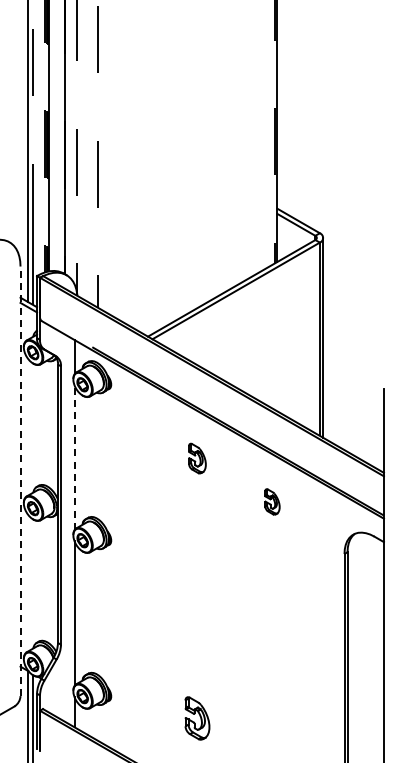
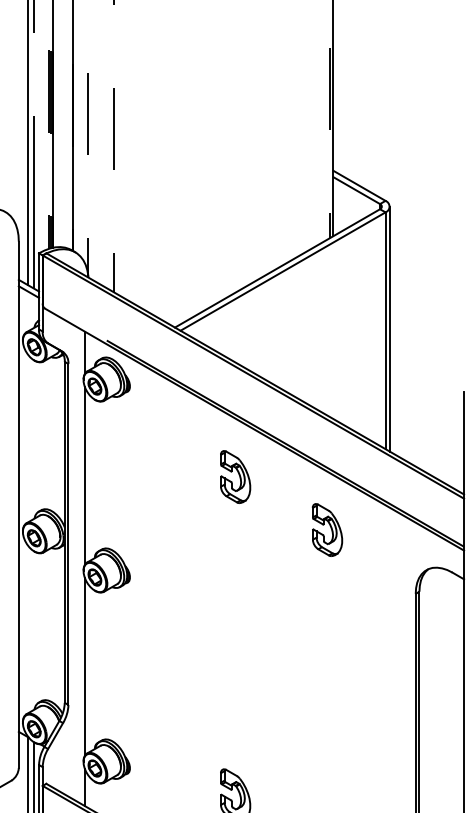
line: (74, 457) -> (84, 475), dashed -> solid
part: (197, 458) -> (235, 476), size x1.43
line: (20, 481) -> (18, 505), dashed -> solid
part: (272, 501) -> (327, 529), size x1.67

